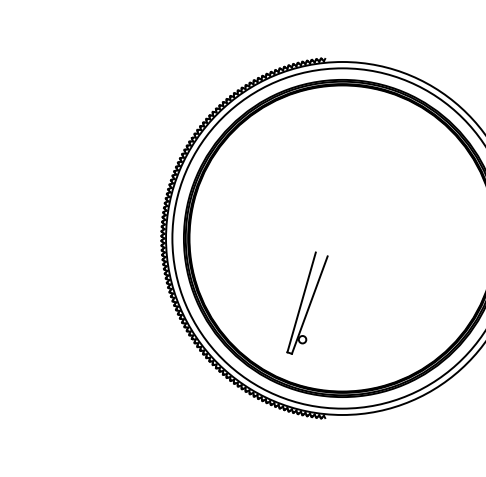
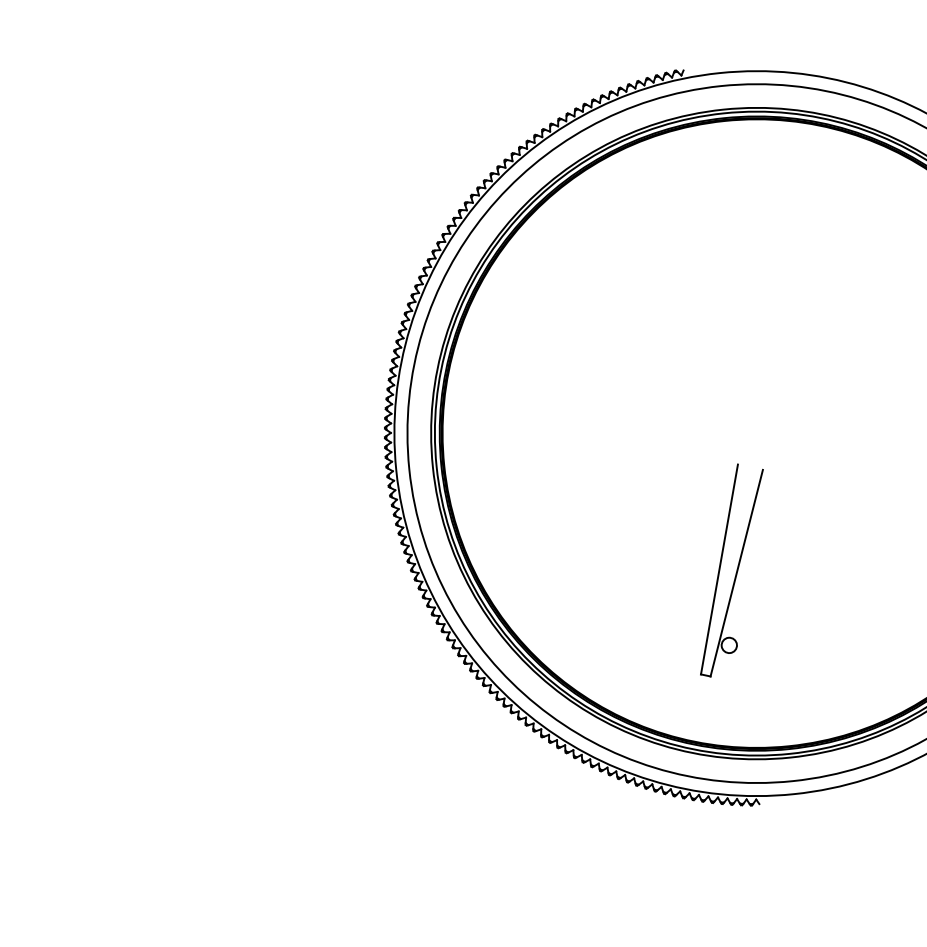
part: (307, 302) -> (731, 568), moved

